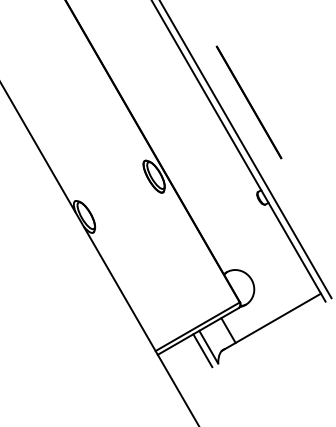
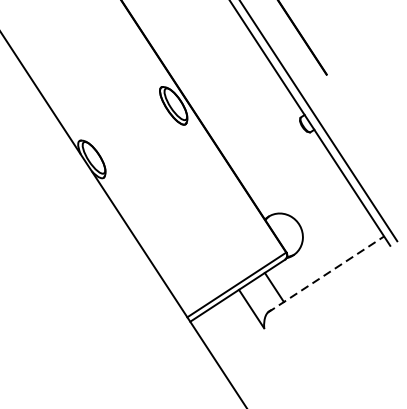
line: (271, 322) -> (326, 274), solid -> dashed
line: (202, 350) -> (244, 313), removed

